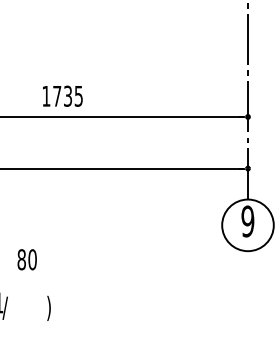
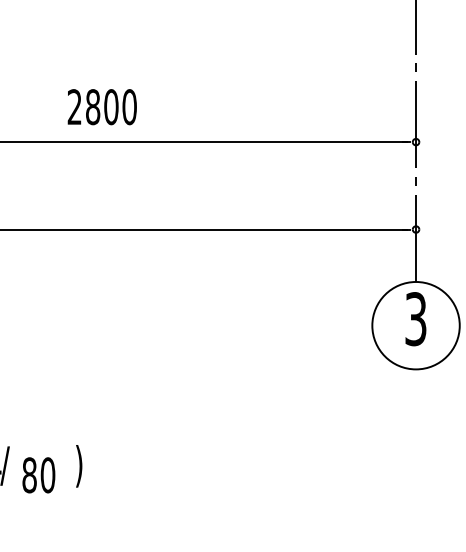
text: (62, 95) -> (101, 105), 1735 -> 2800
text: (247, 221) -> (415, 319), 9 -> 3
text: (26, 259) -> (37, 474), moved

